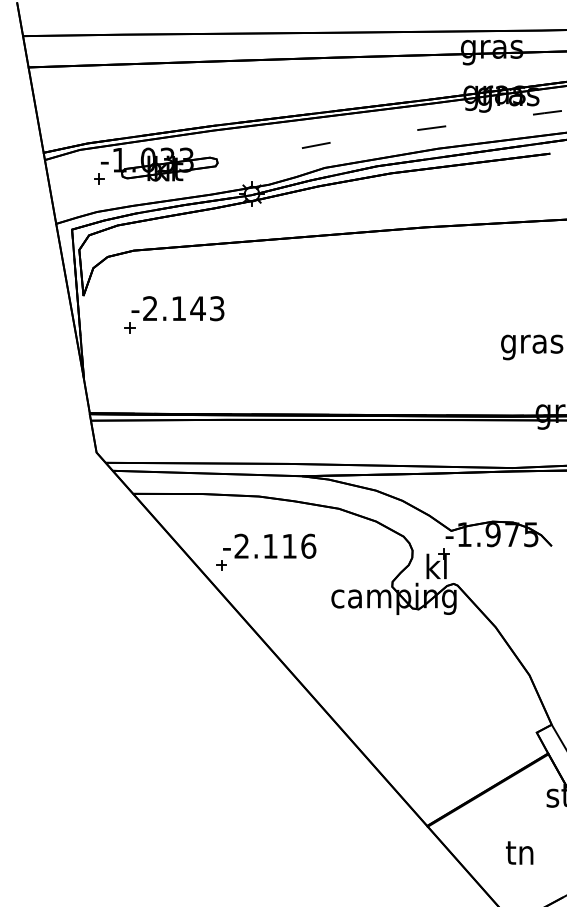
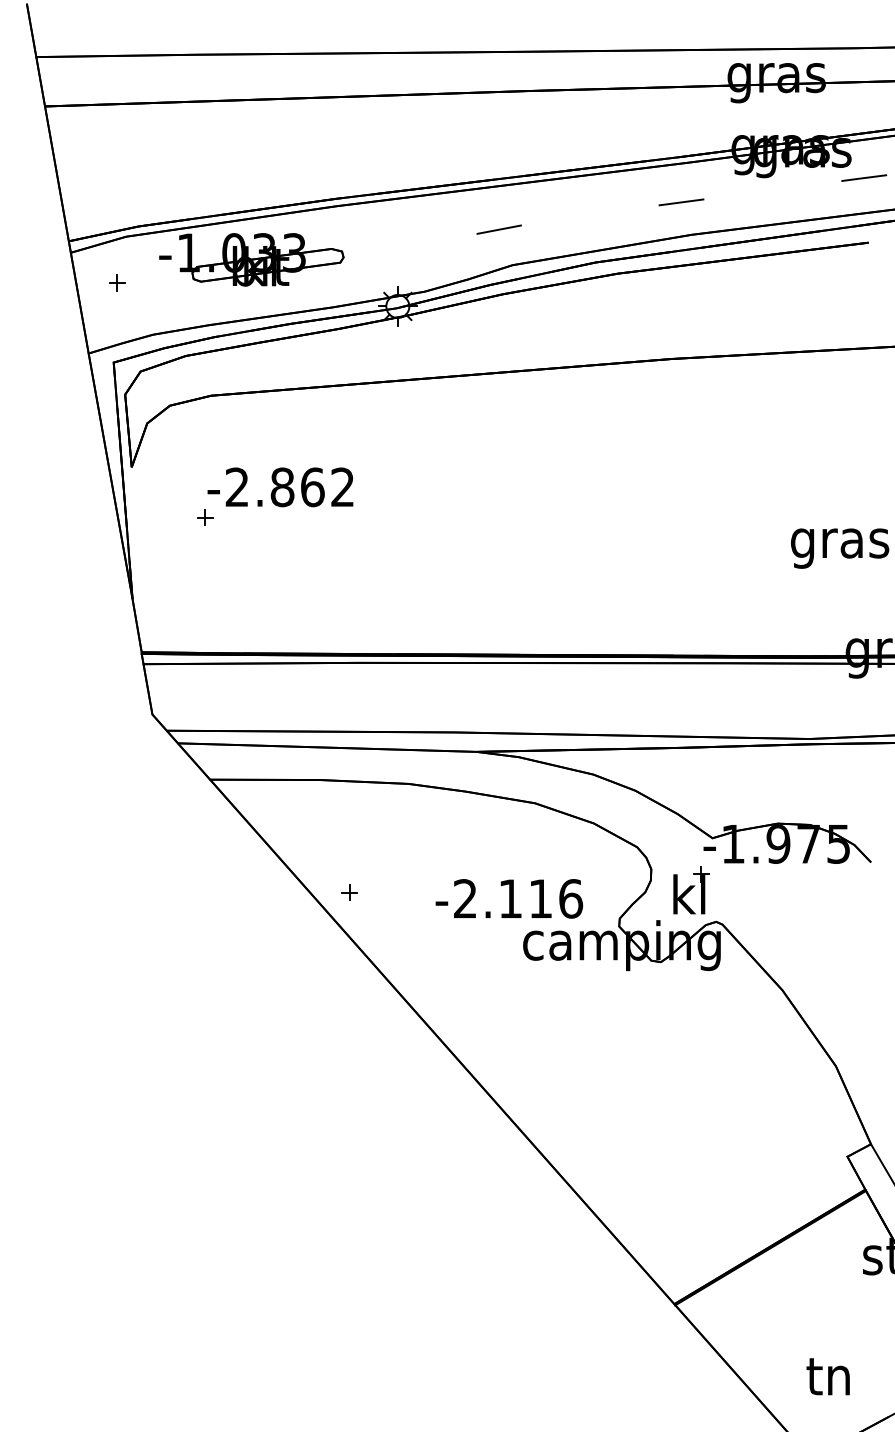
part: (99, 178) -> (117, 281), moved
text: (197, 308) -> (311, 487), -2.143 -> -2.862
text: (269, 545) -> (509, 897), moved
text: (519, 852) -> (827, 1375), moved

